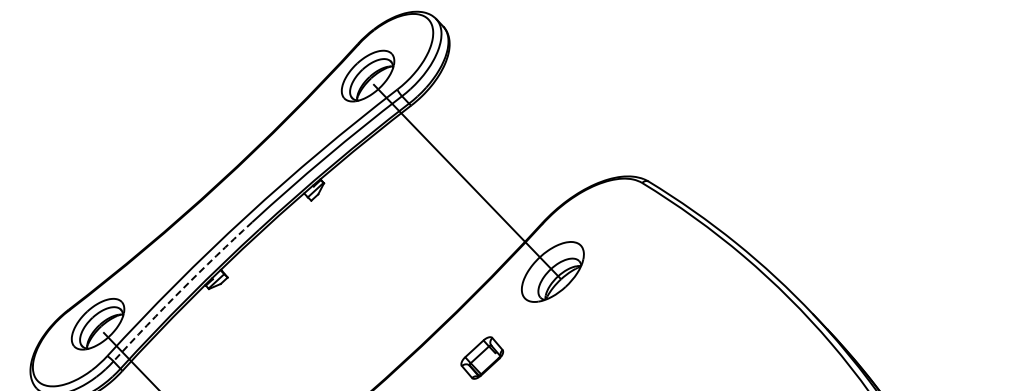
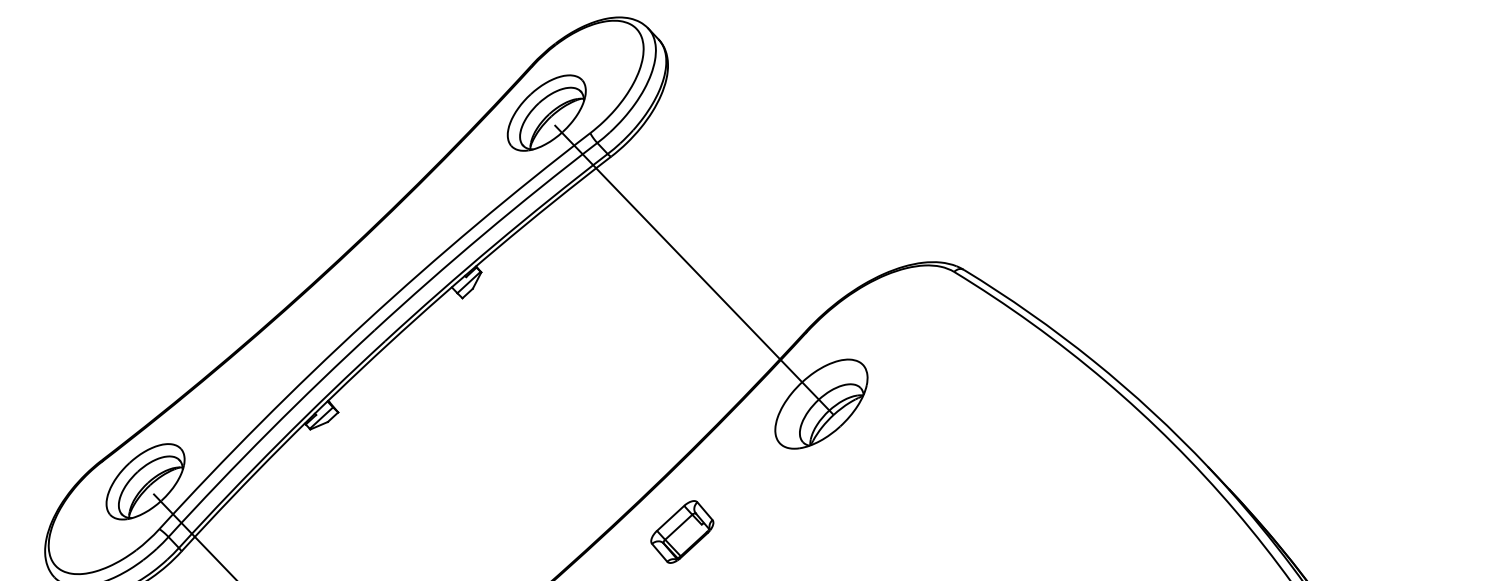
arc: (181, 290) -> (269, 431), dashed -> solid
part: (482, 357) -> (682, 531), moved

